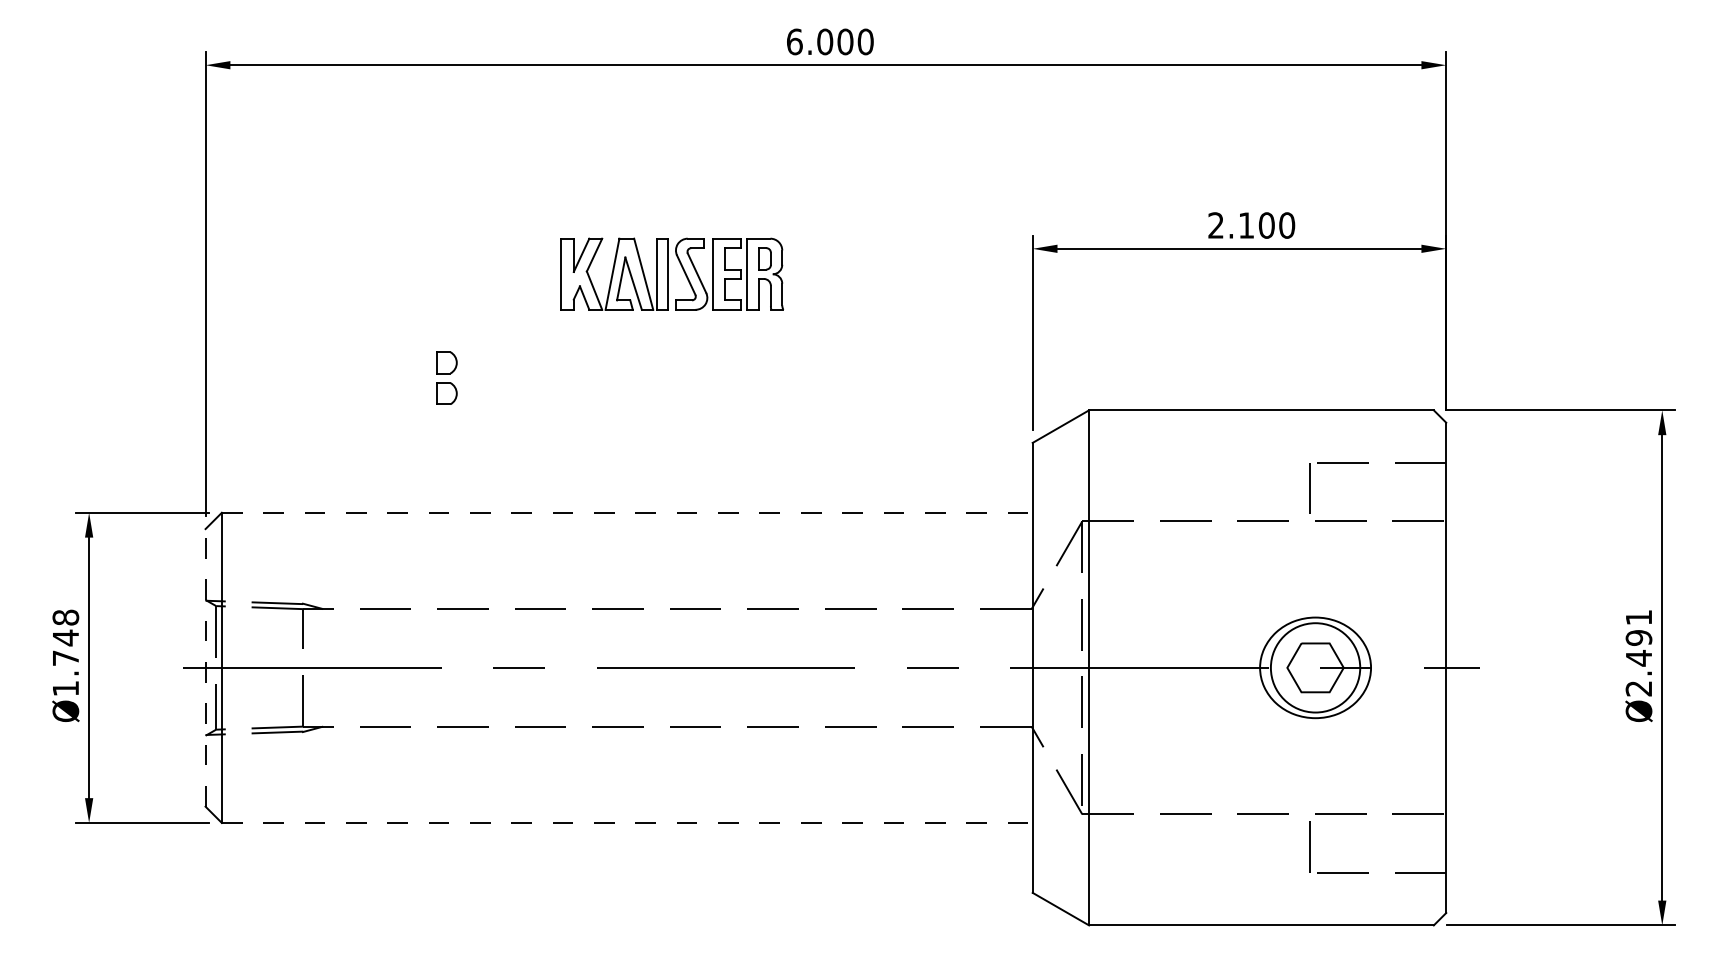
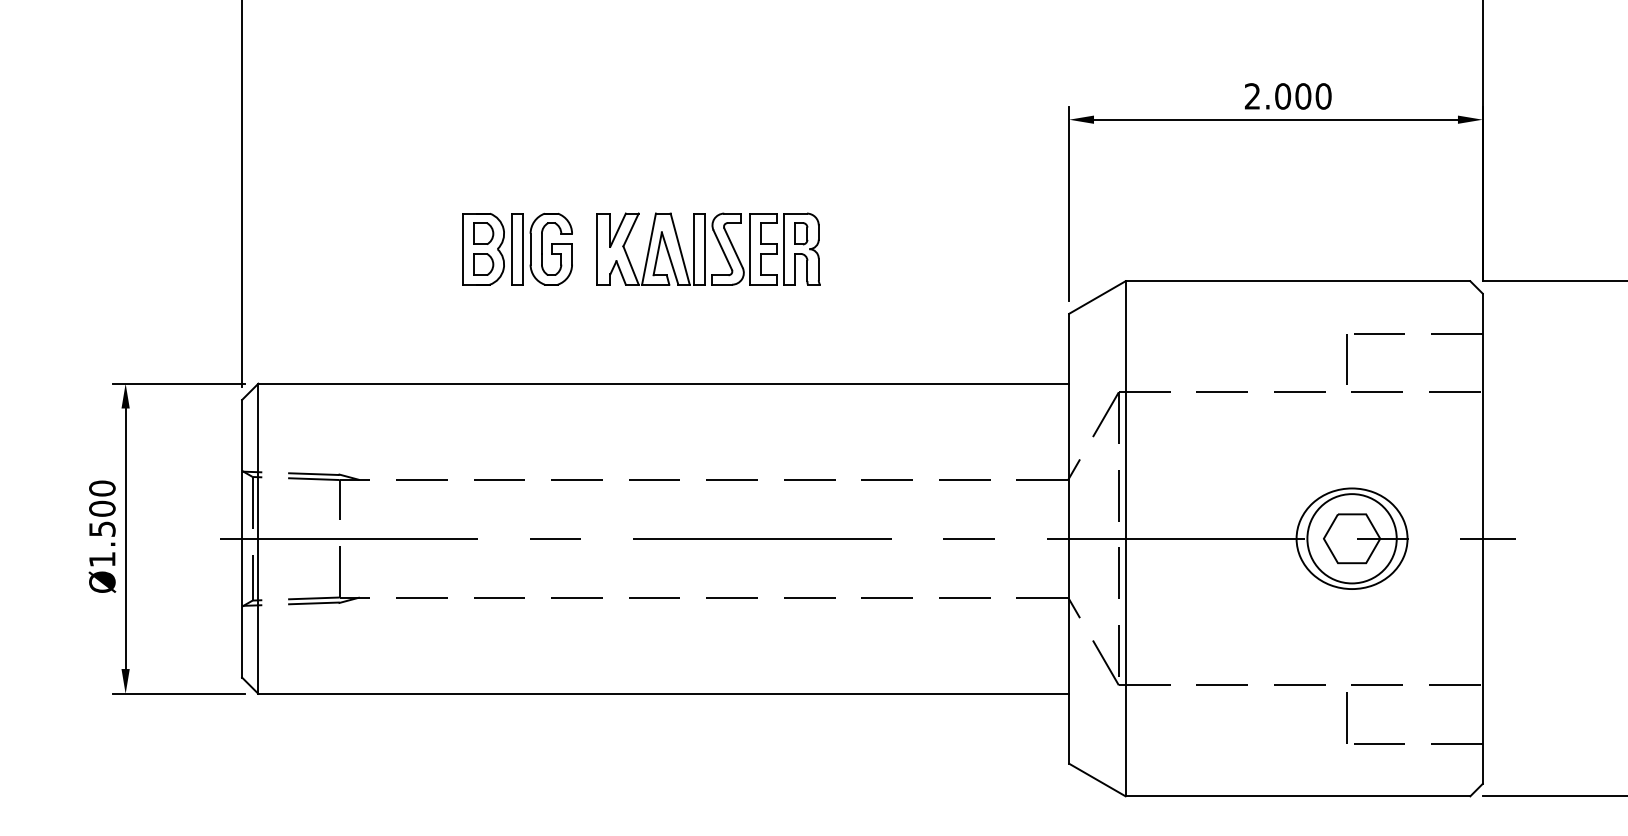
text: (1246, 225) -> (1283, 96), 2.100 -> 2.000
part: (671, 273) -> (708, 248), moved
part: (480, 378) -> (517, 249), added
line: (627, 512) -> (664, 383), dashed -> solid
text: (65, 637) -> (102, 508), Ø1.748 -> Ø1.500
line: (205, 667) -> (242, 538), dashed -> solid
line: (627, 822) -> (664, 693), dashed -> solid

